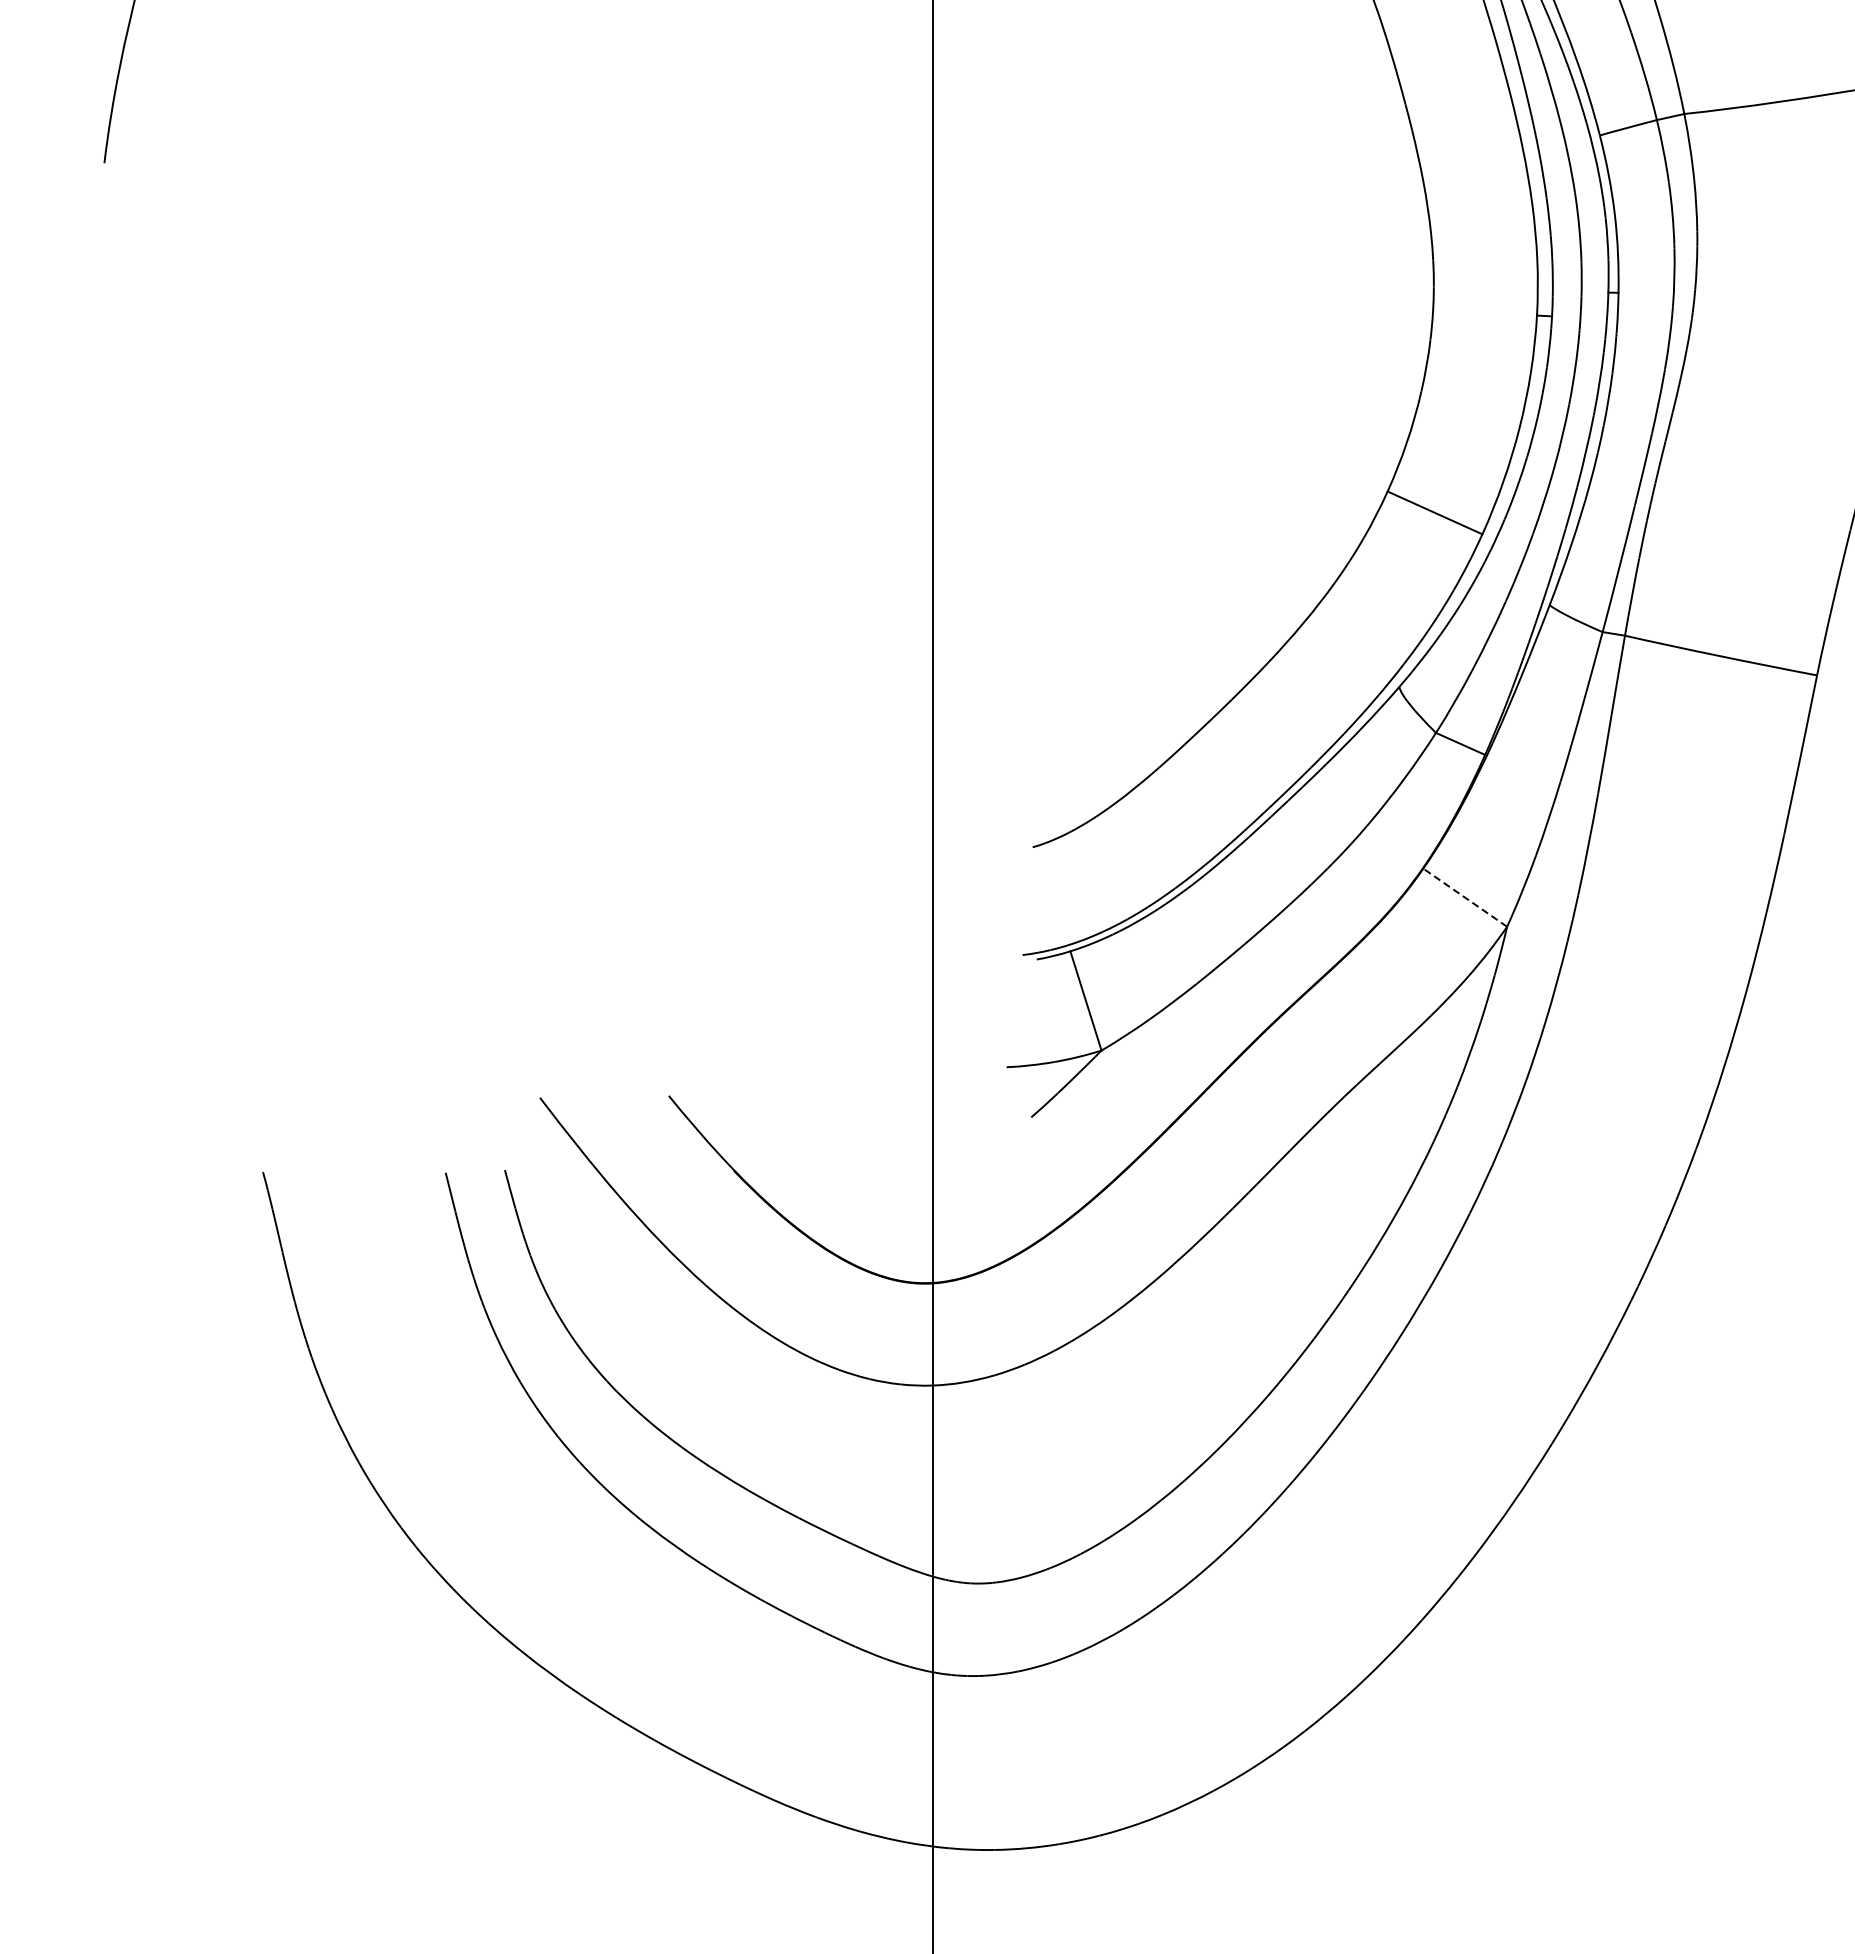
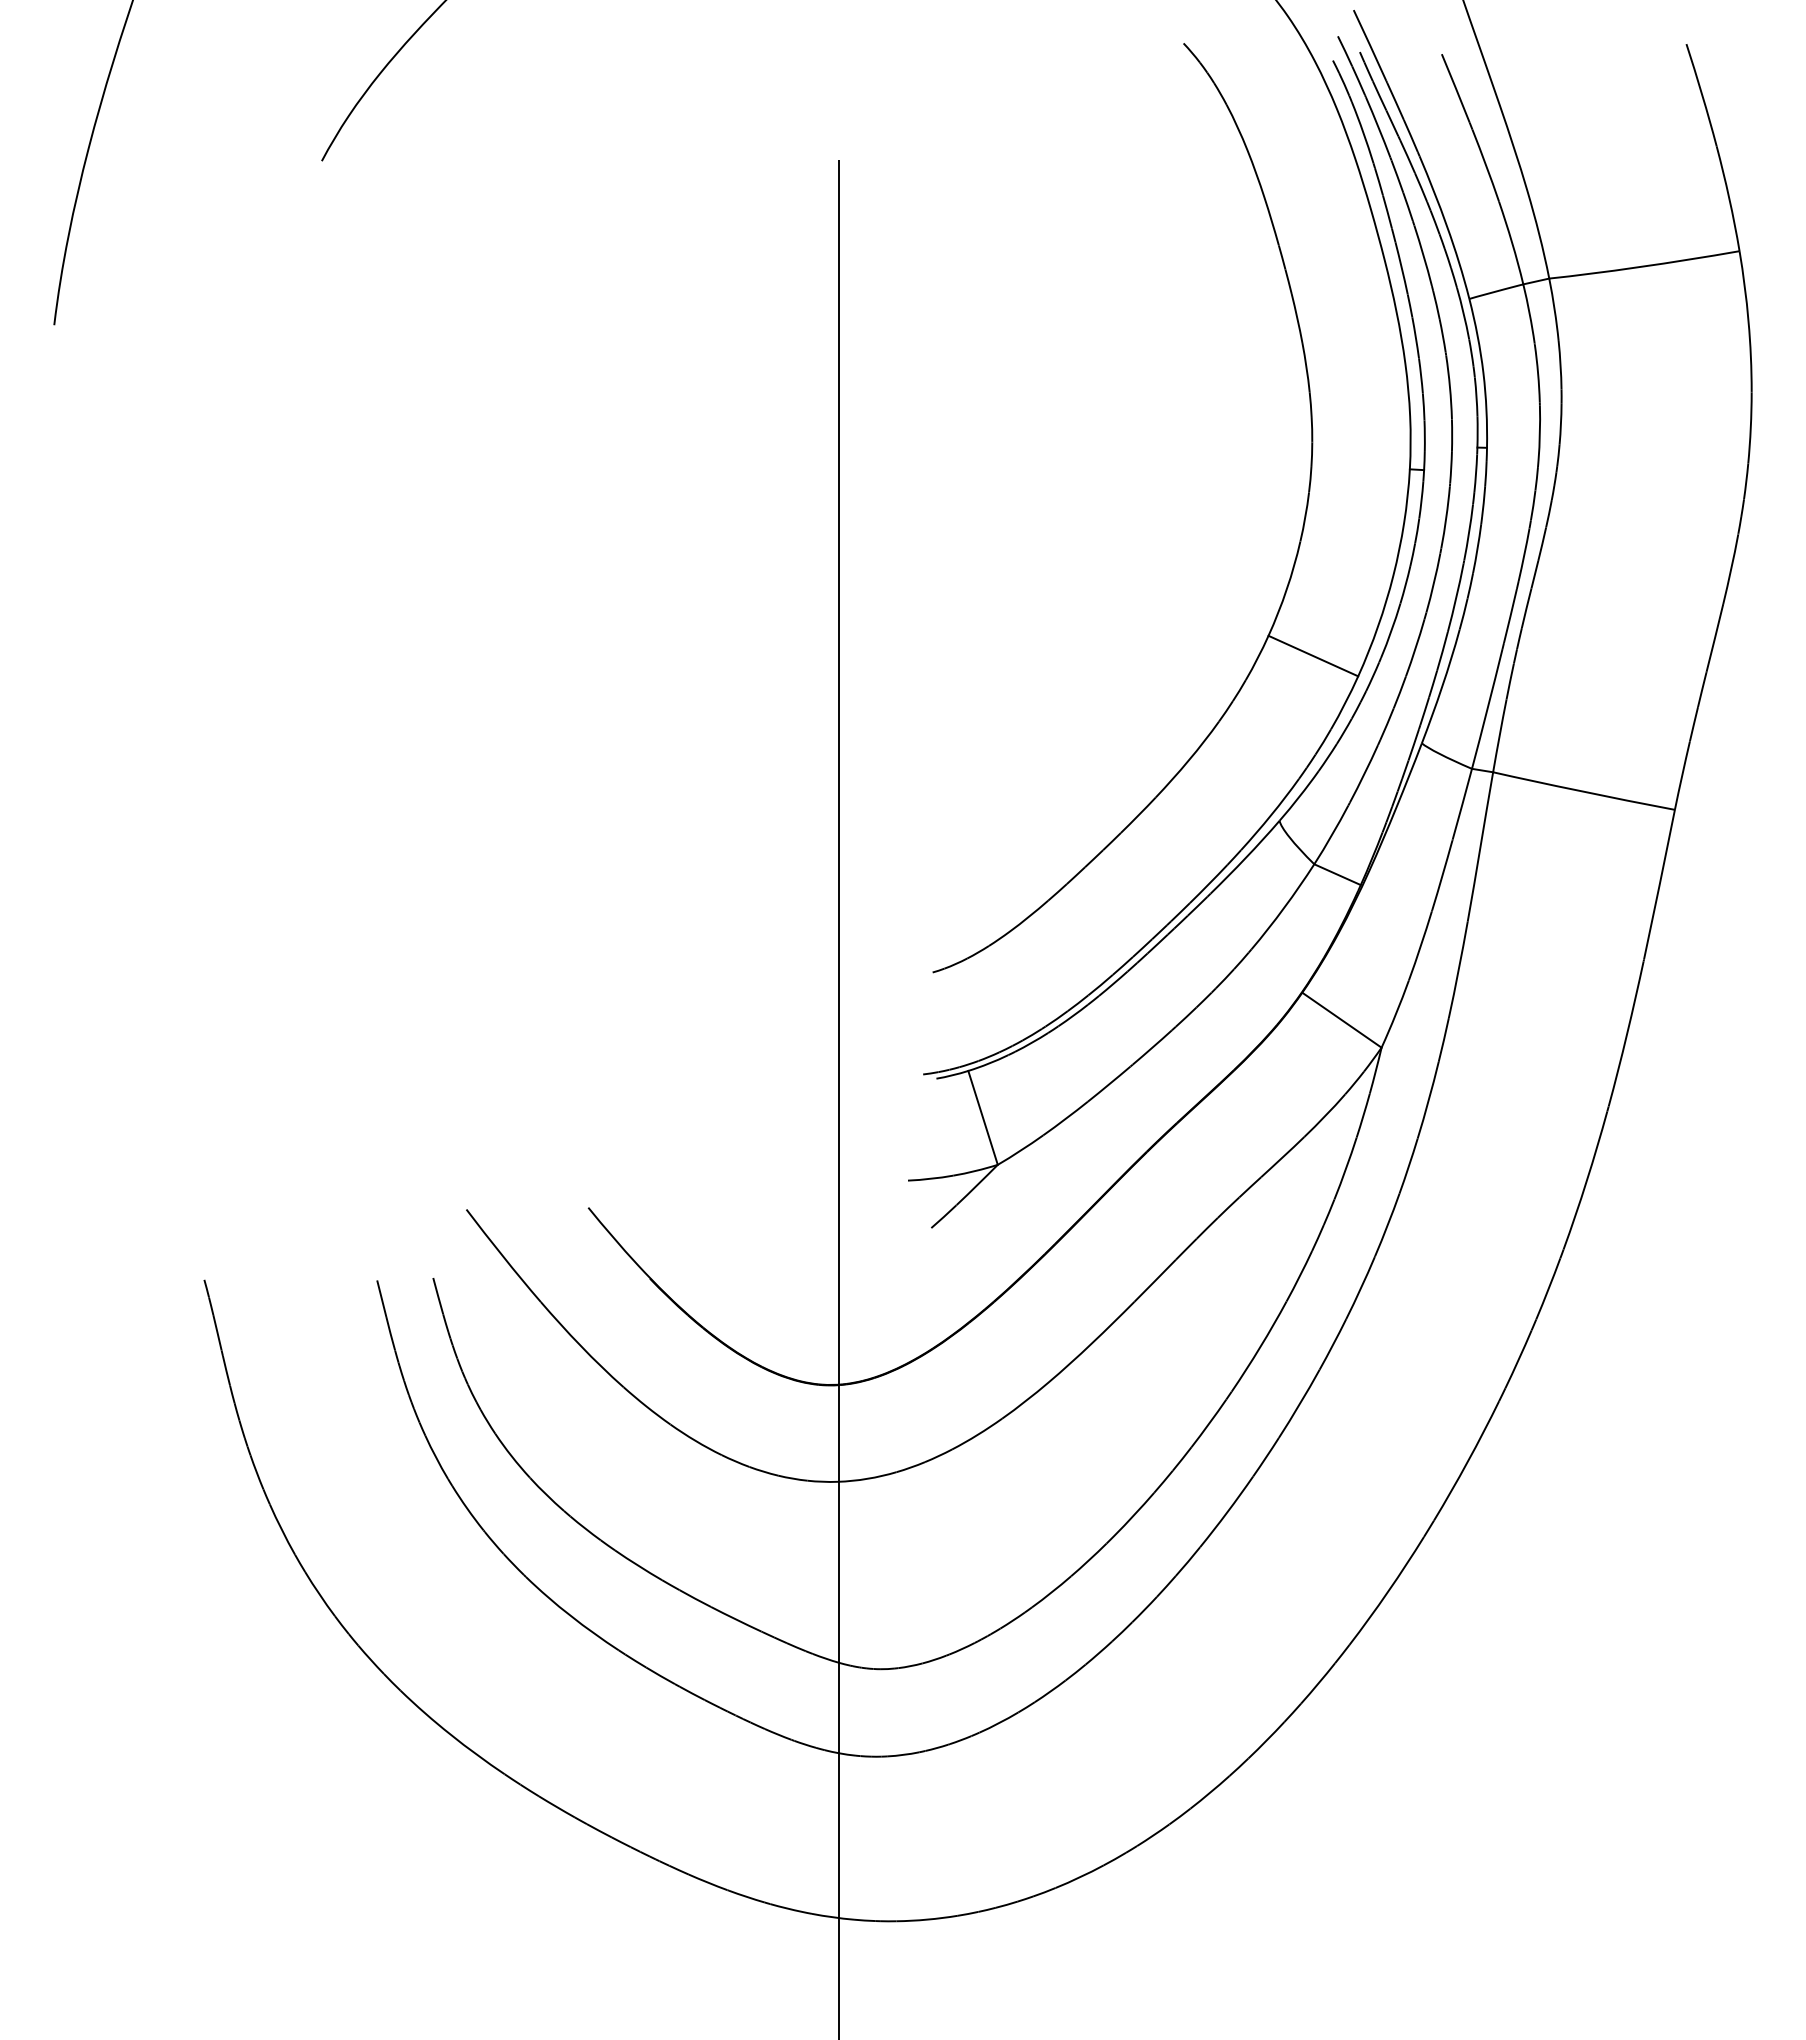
line: (1464, 896) -> (1341, 1019), dashed -> solid

